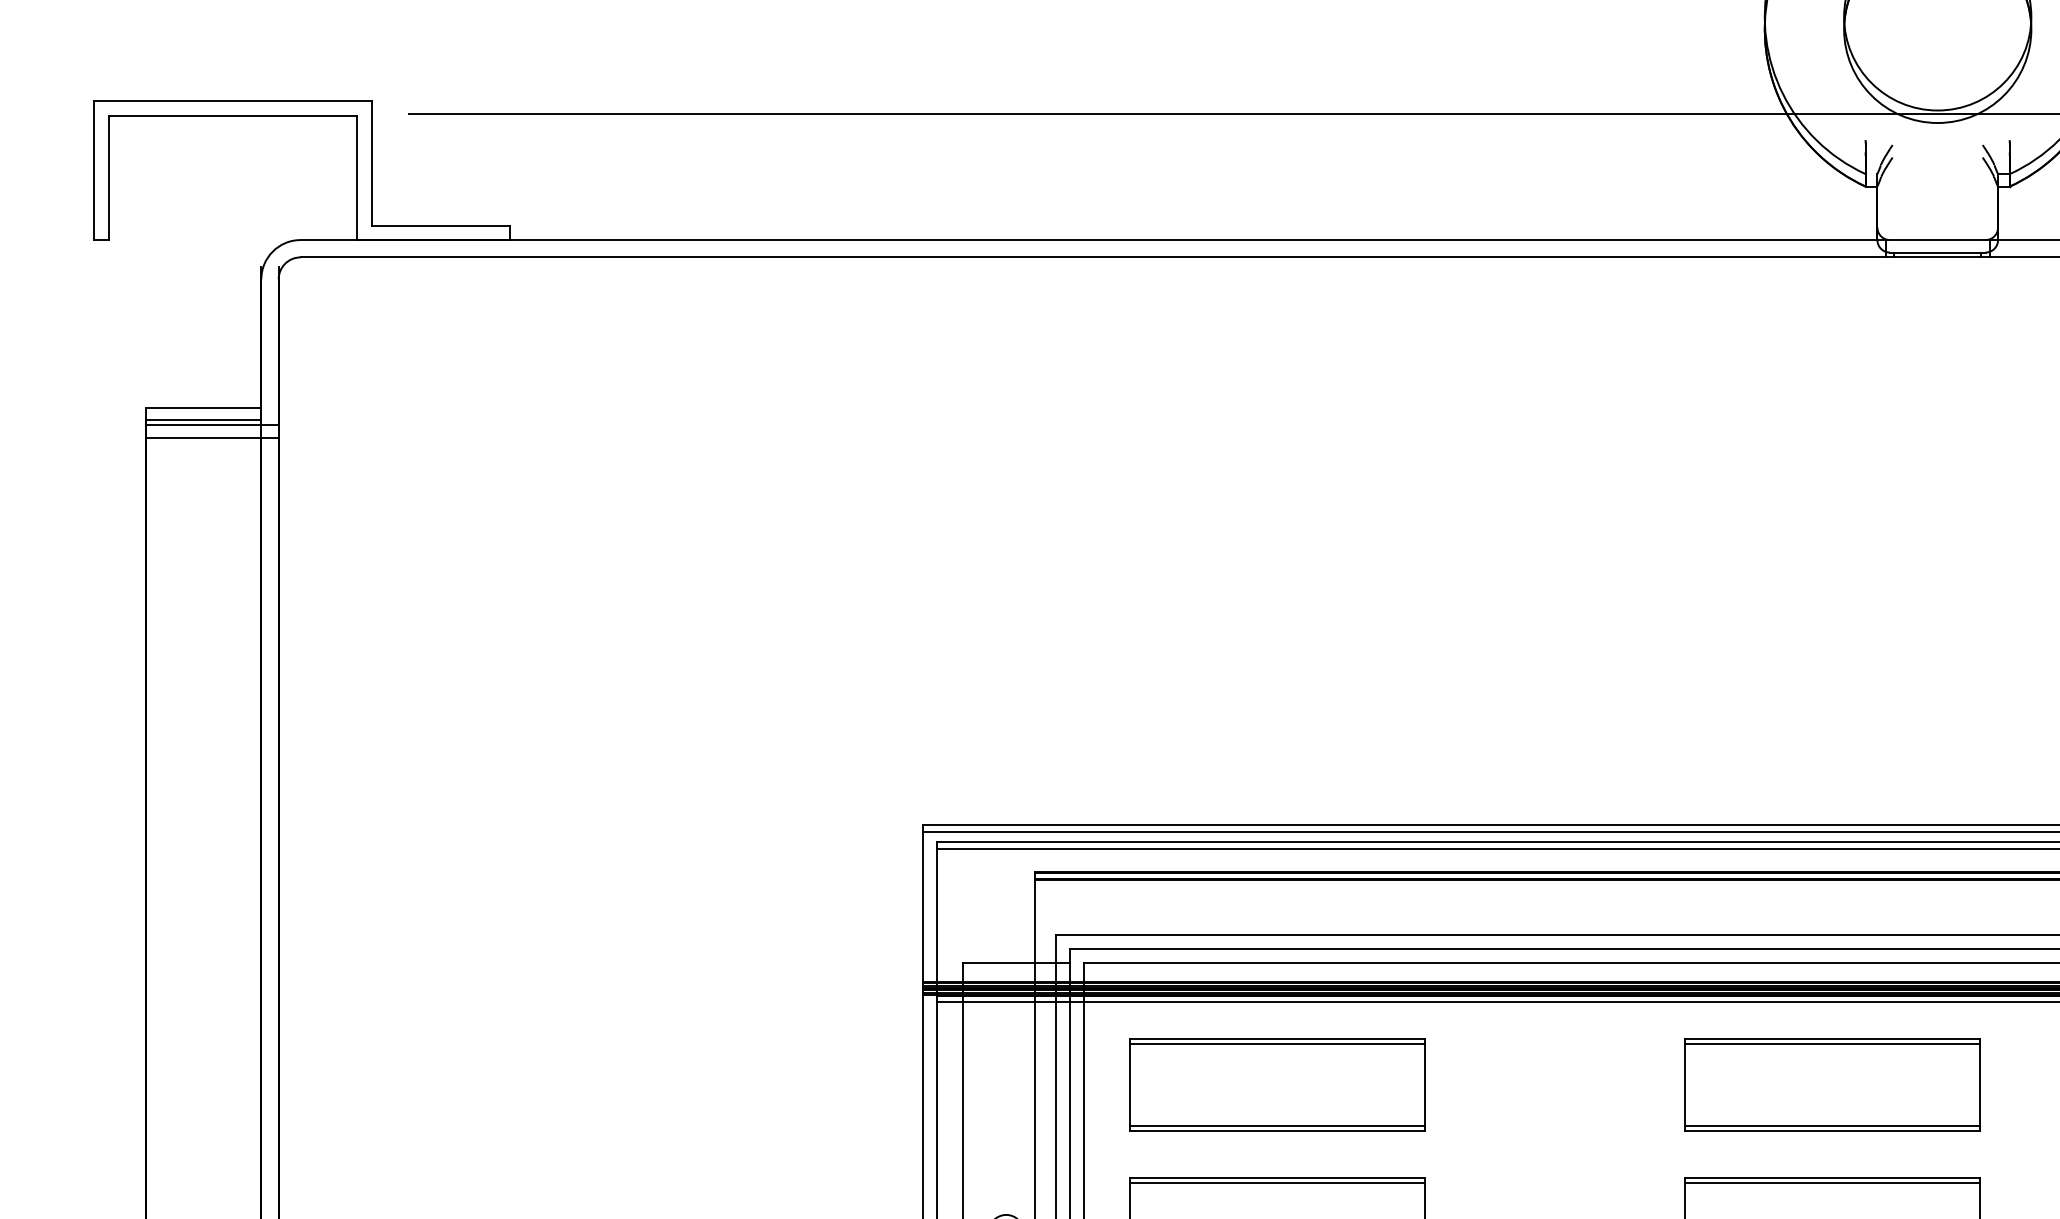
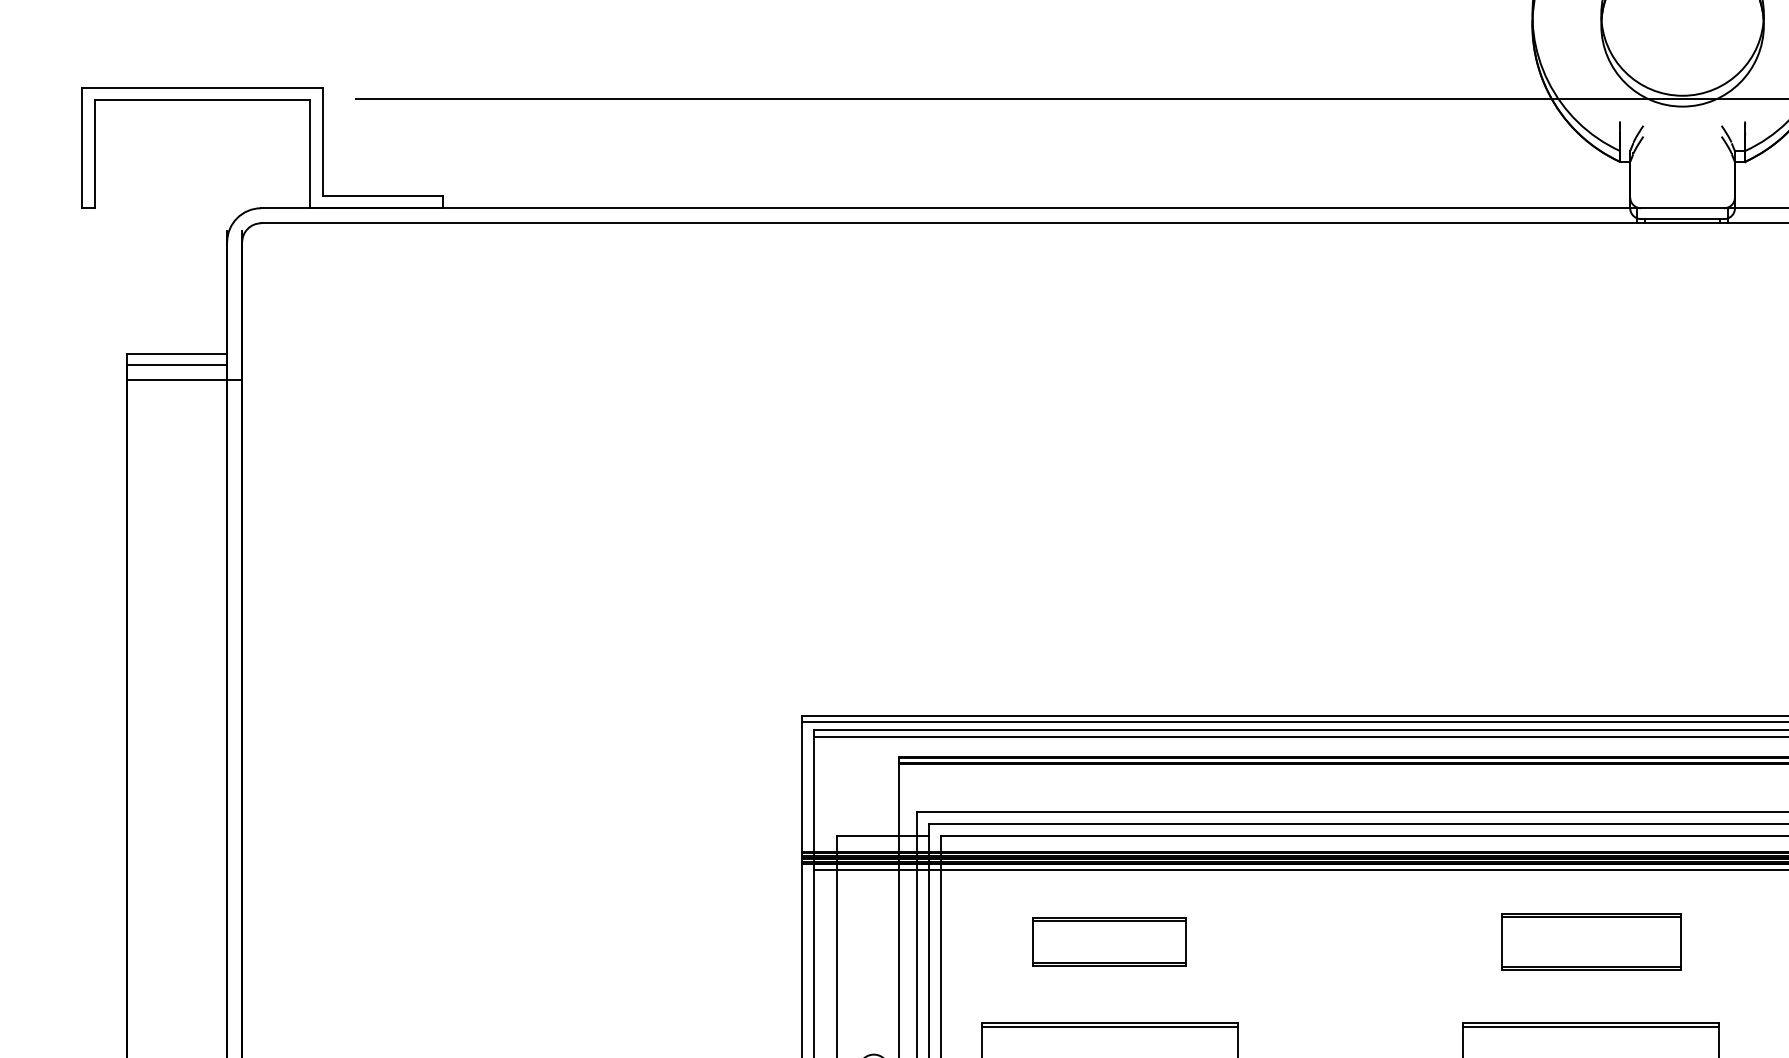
line: (212, 425) -> (184, 369), removed
part: (1277, 1084) -> (1109, 941), size x0.6
part: (1832, 1084) -> (1591, 941), size x0.7

